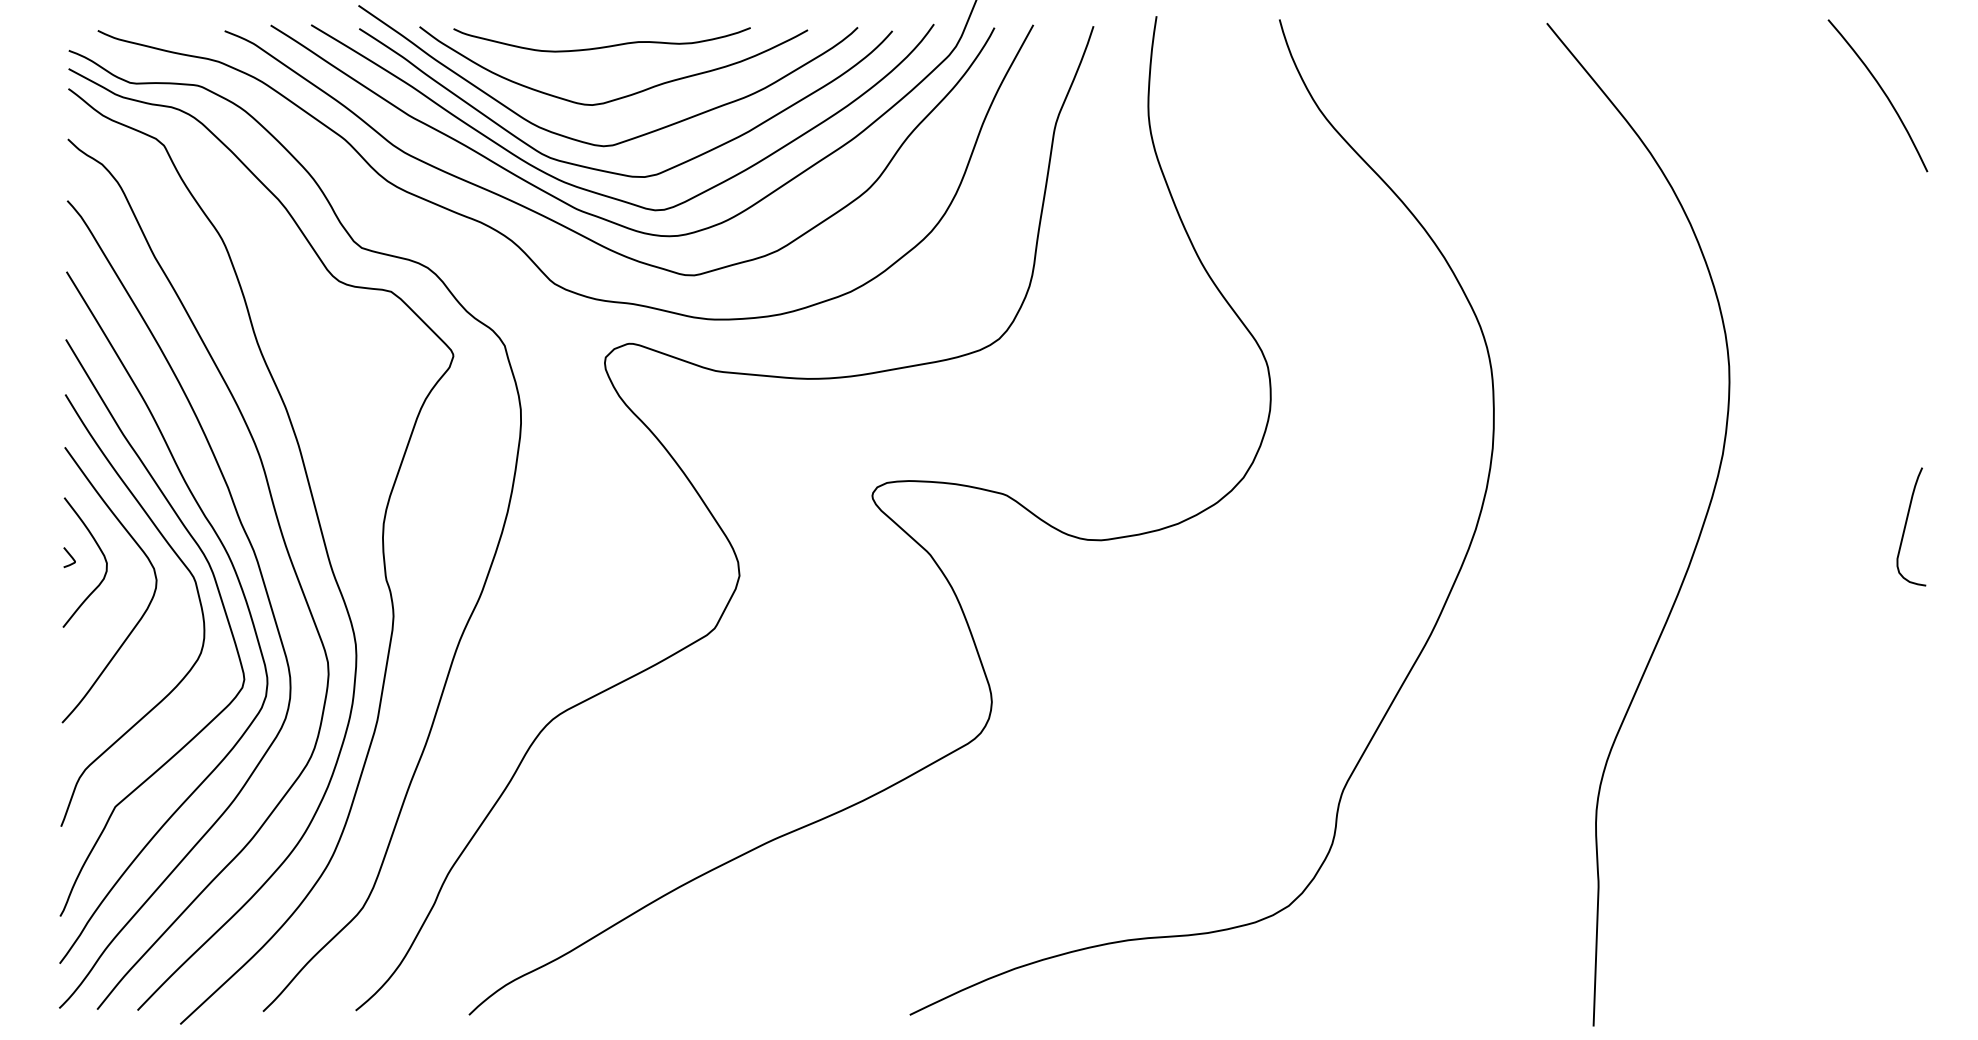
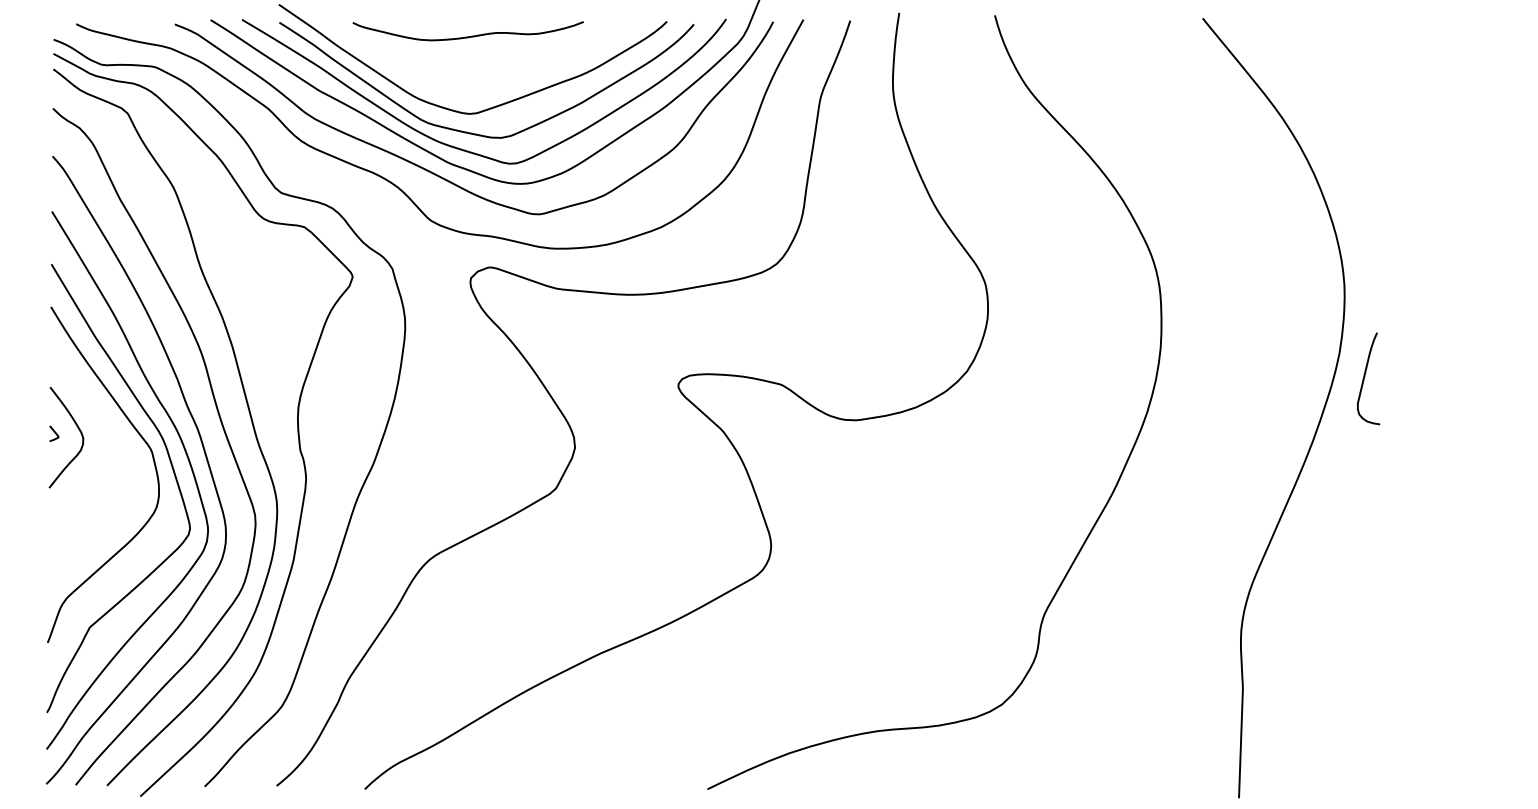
curve: (1883, 93) -> (1464, 72), removed
curve: (622, 96) -> (484, 75), removed
curve: (1906, 526) -> (1364, 378), moved
curve: (145, 609) -> (113, 474), removed

